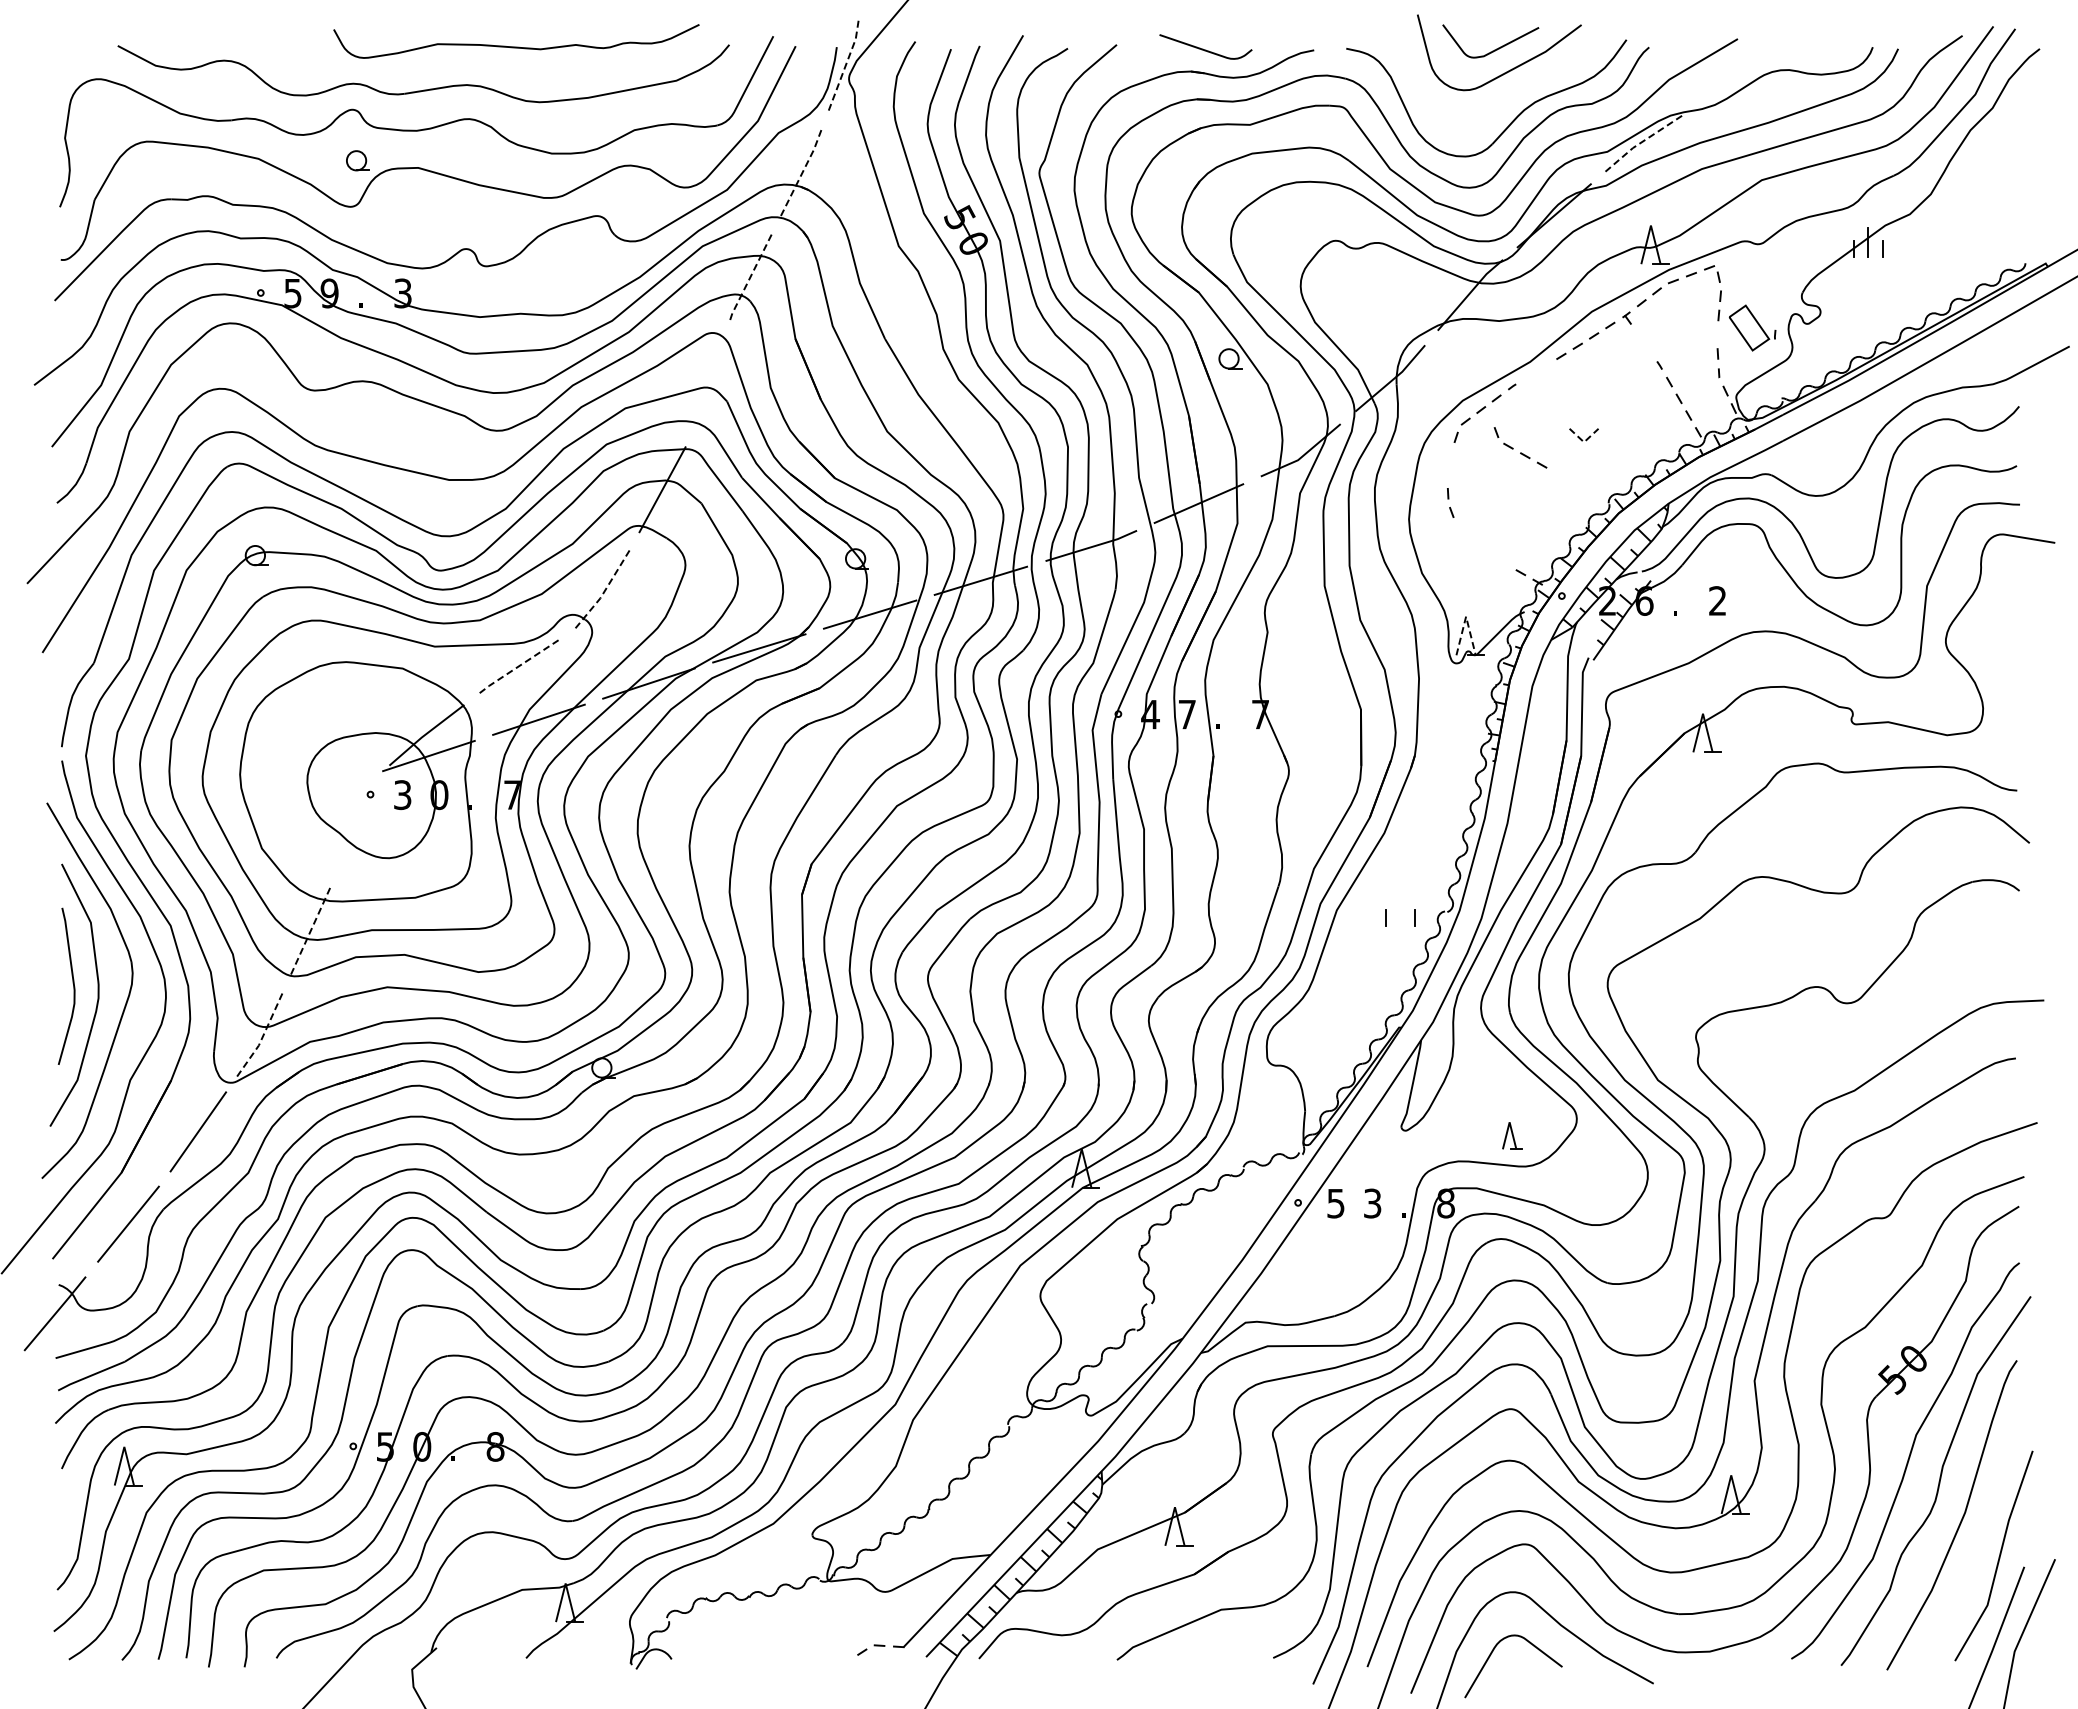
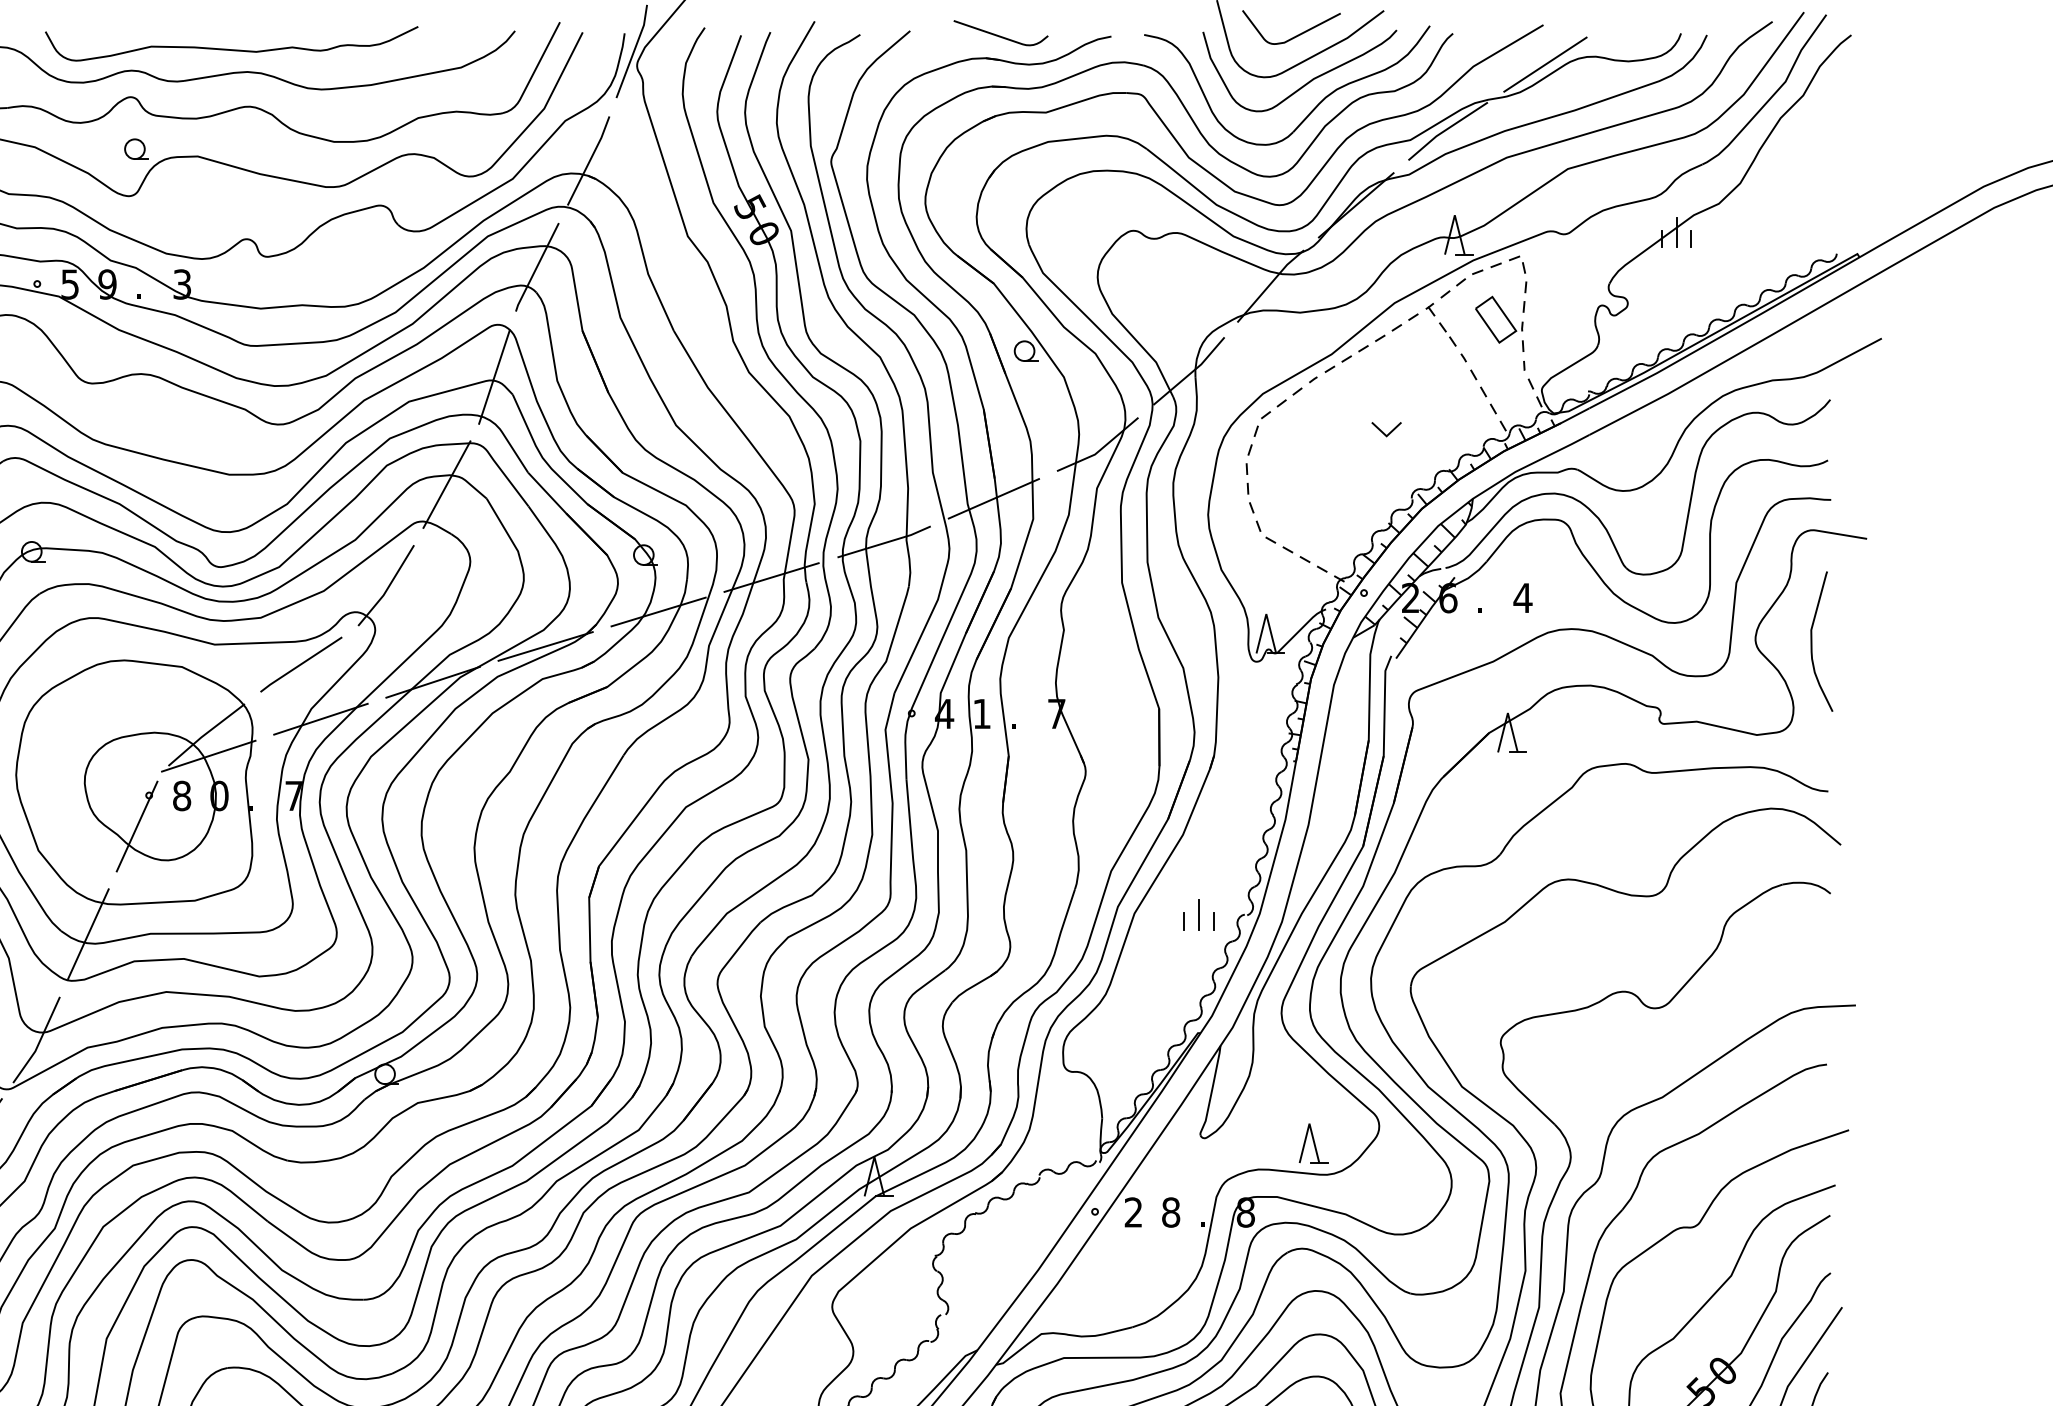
curve: (516, 46) -> (231, 48), moved
line: (846, 64) -> (634, 51), dashed -> solid
line: (1739, 77) -> (1545, 64), added
curve: (1505, 95) -> (1306, 82), added
line: (1642, 141) -> (1446, 129), dashed -> solid
line: (802, 171) -> (589, 160), dashed -> solid
line: (750, 277) -> (536, 268), dashed -> solid
part: (1752, 327) -> (1499, 319), moved
line: (1642, 340) -> (1446, 332), added
part: (1536, 371) -> (1338, 364), added
line: (709, 384) -> (494, 377), added
line: (1584, 442) -> (1387, 436), dashed -> solid
part: (1520, 447) -> (1283, 541), moved
part: (1448, 465) -> (1248, 459), added
line: (605, 589) -> (388, 586), dashed -> solid
text: (1717, 600) -> (1522, 597), 2 -> 4
line: (1466, 616) -> (1266, 613), dashed -> solid
curve: (2001, 643) -> (1812, 641), added
line: (519, 666) -> (301, 664), dashed -> solid
text: (1187, 714) -> (982, 713), 7 -> 1
text: (402, 795) -> (181, 796), 3 -> 8
line: (358, 825) -> (136, 827), added
line: (1400, 911) -> (1199, 914), added
line: (311, 930) -> (88, 934), dashed -> solid
line: (262, 1036) -> (39, 1042), dashed -> solid
part: (1512, 1135) -> (1313, 1143), size x1.43
text: (1335, 1203) -> (1133, 1212), 5 -> 2
text: (1372, 1203) -> (1170, 1212), 3 -> 8

